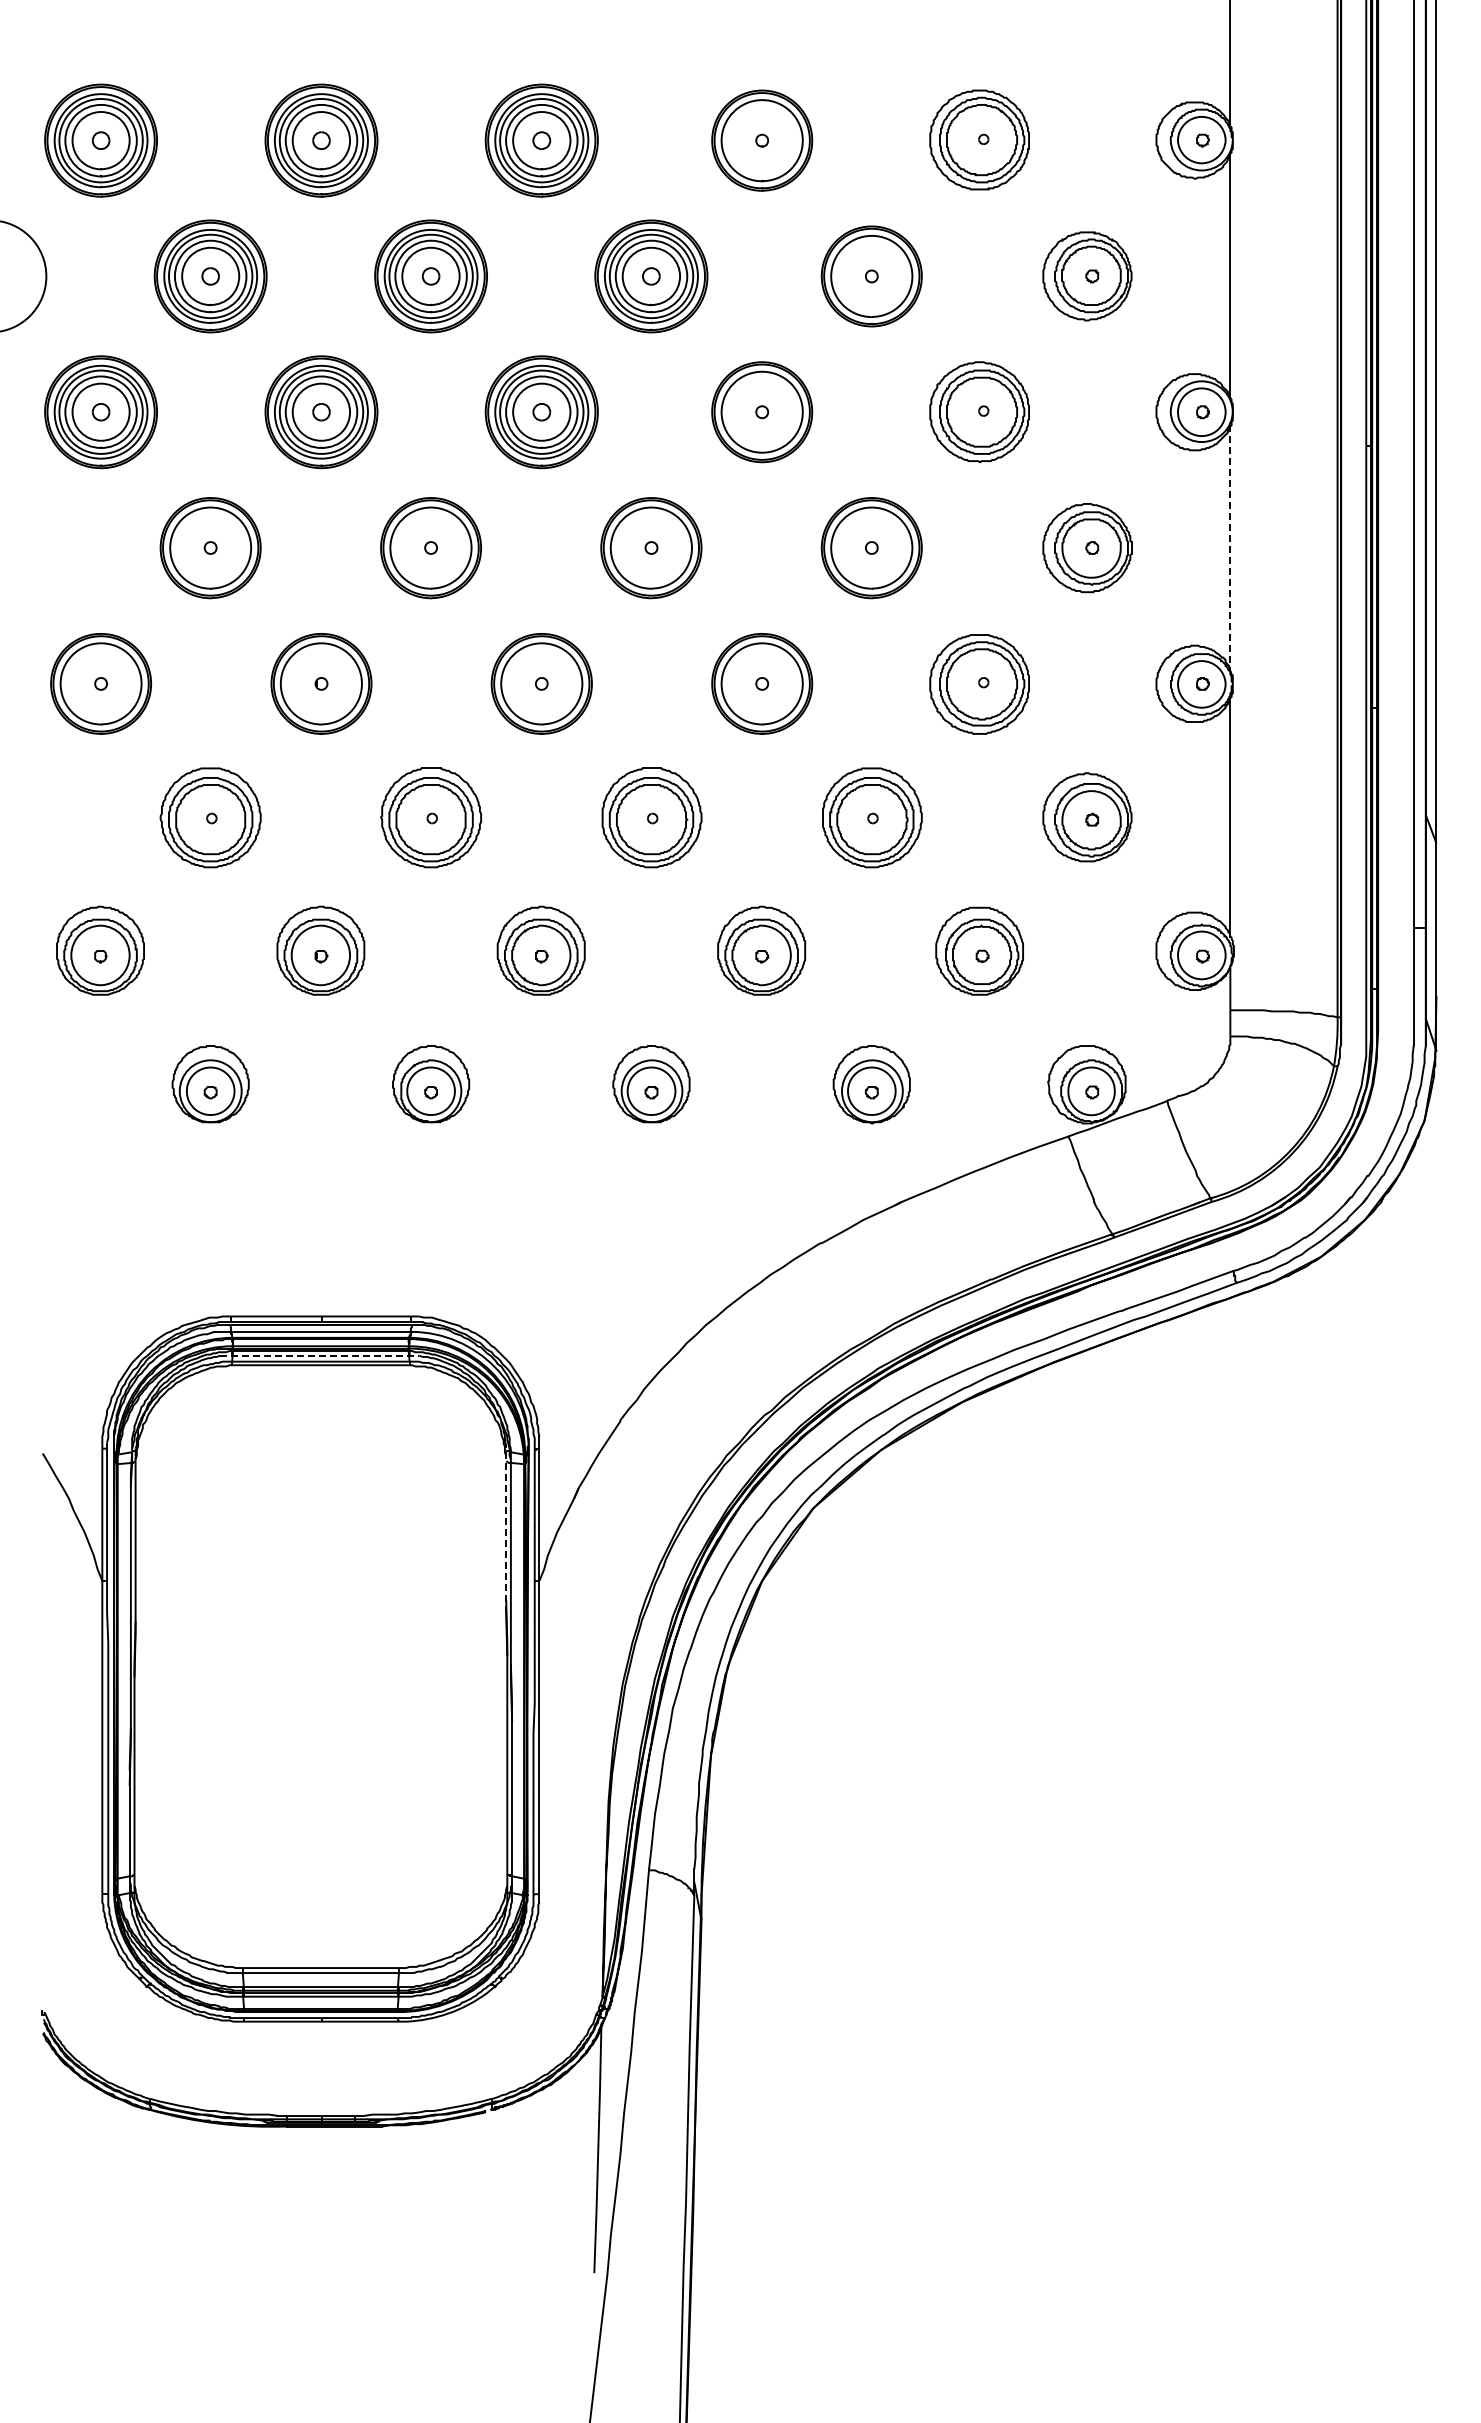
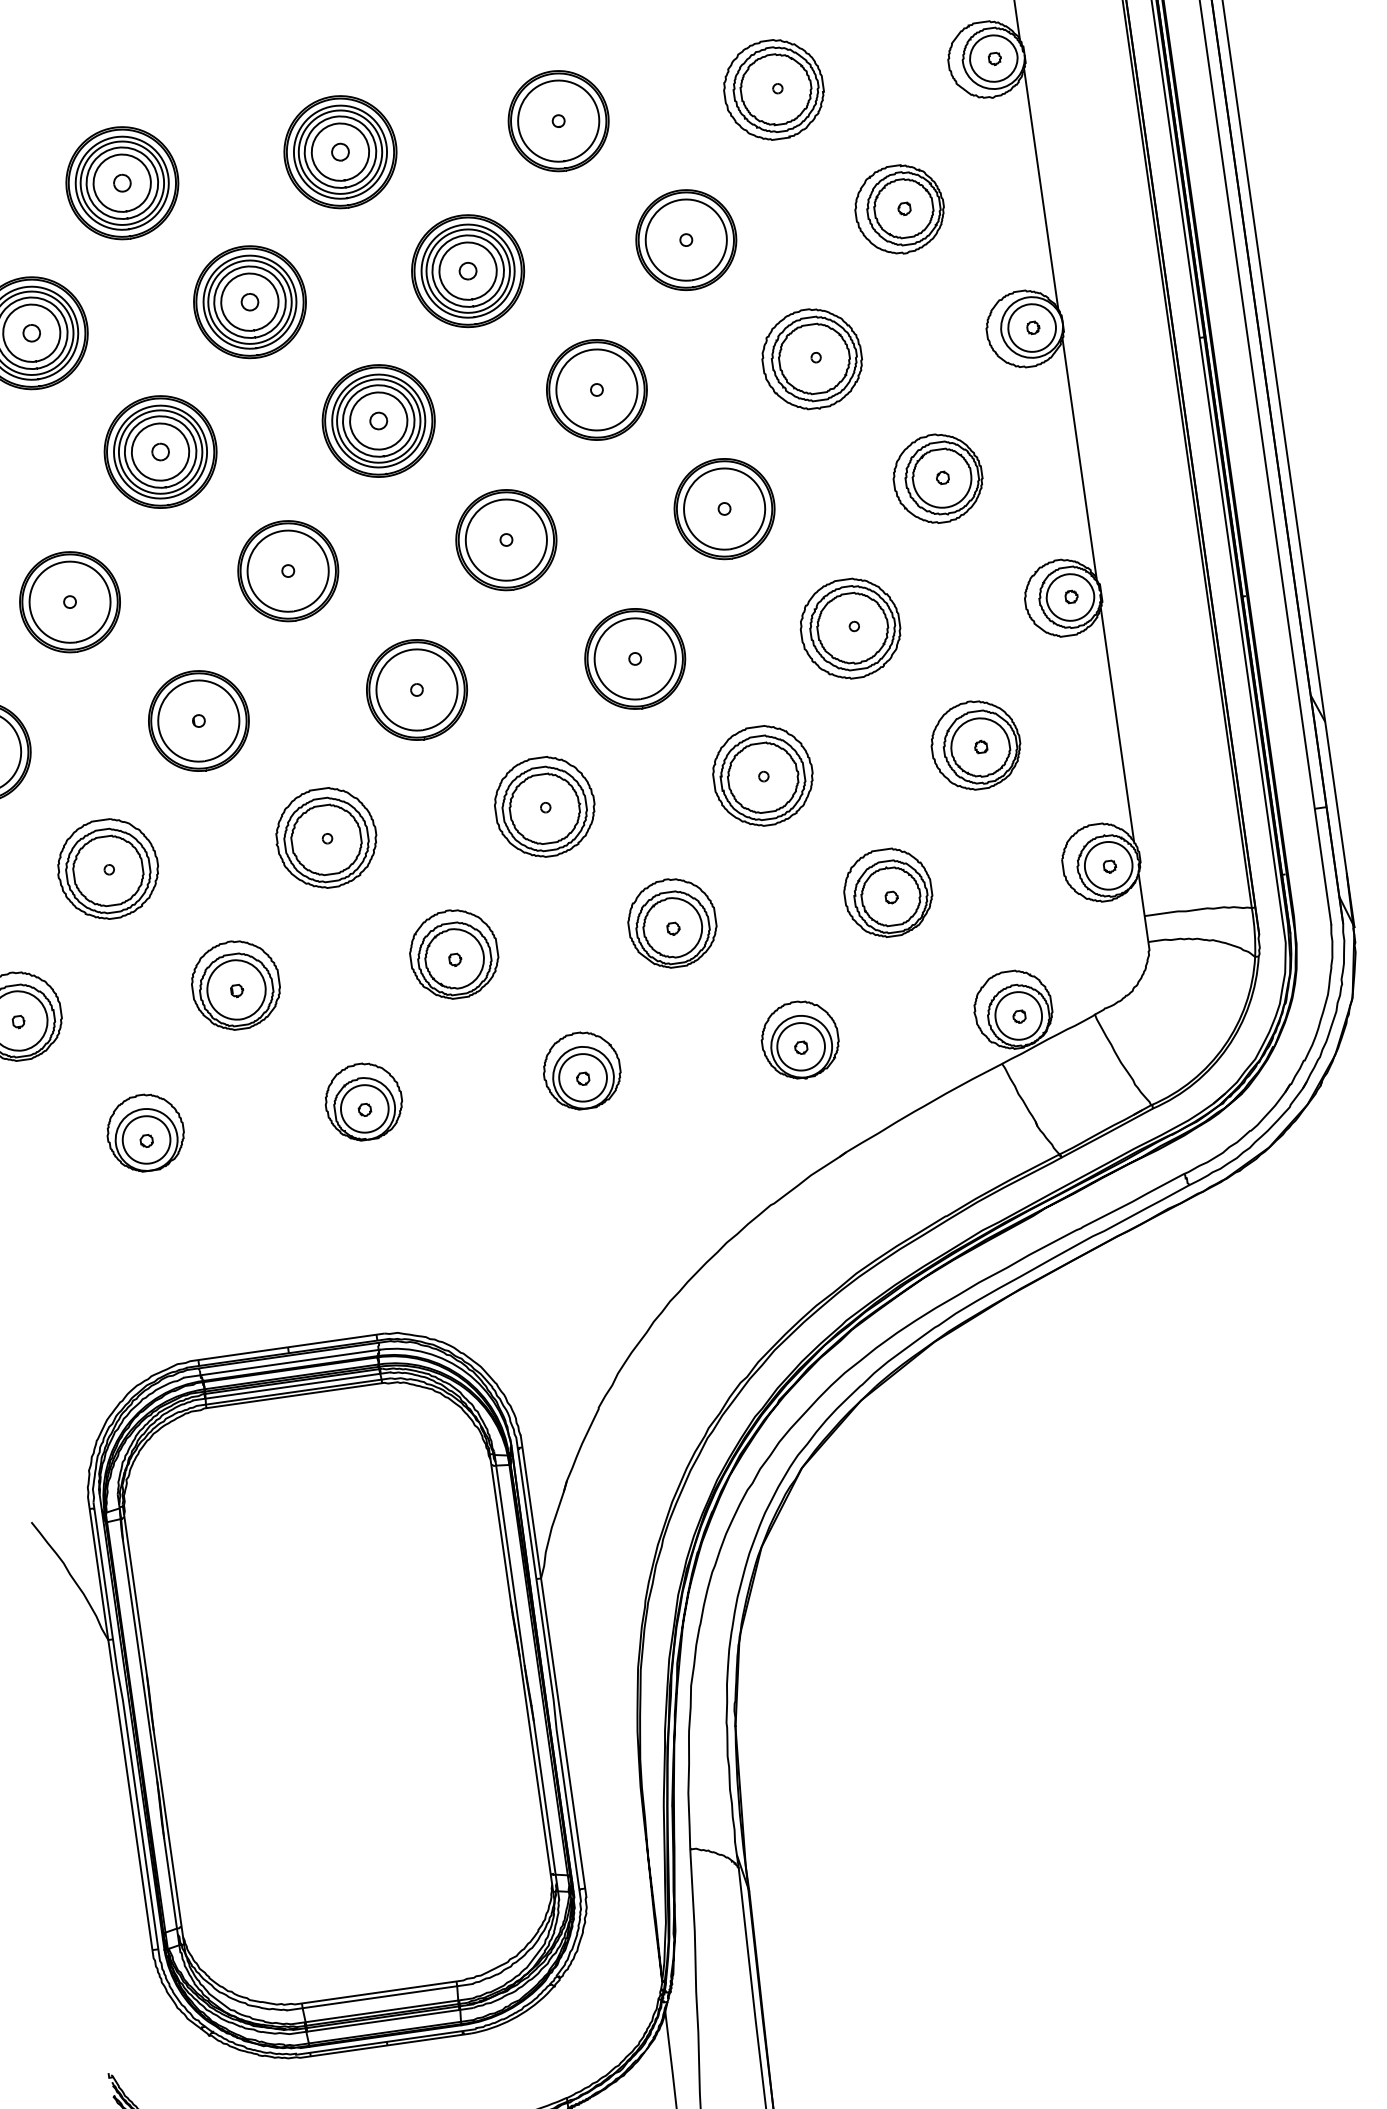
line: (1230, 548) -> (1079, 458), dashed -> solid
line: (320, 1355) -> (292, 1386), dashed -> solid
line: (506, 1528) -> (501, 1531), dashed -> solid

